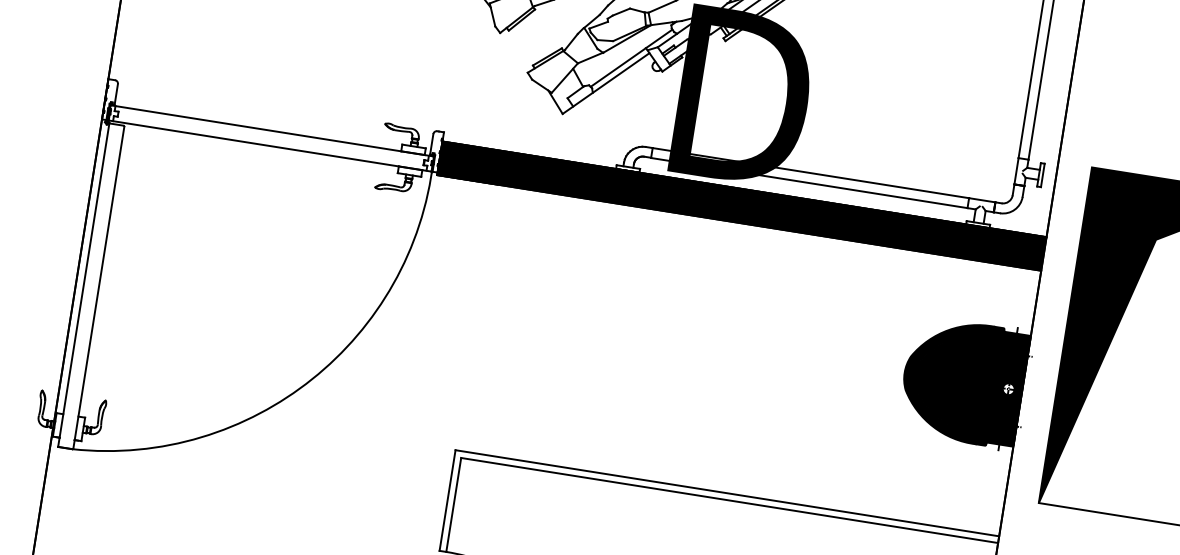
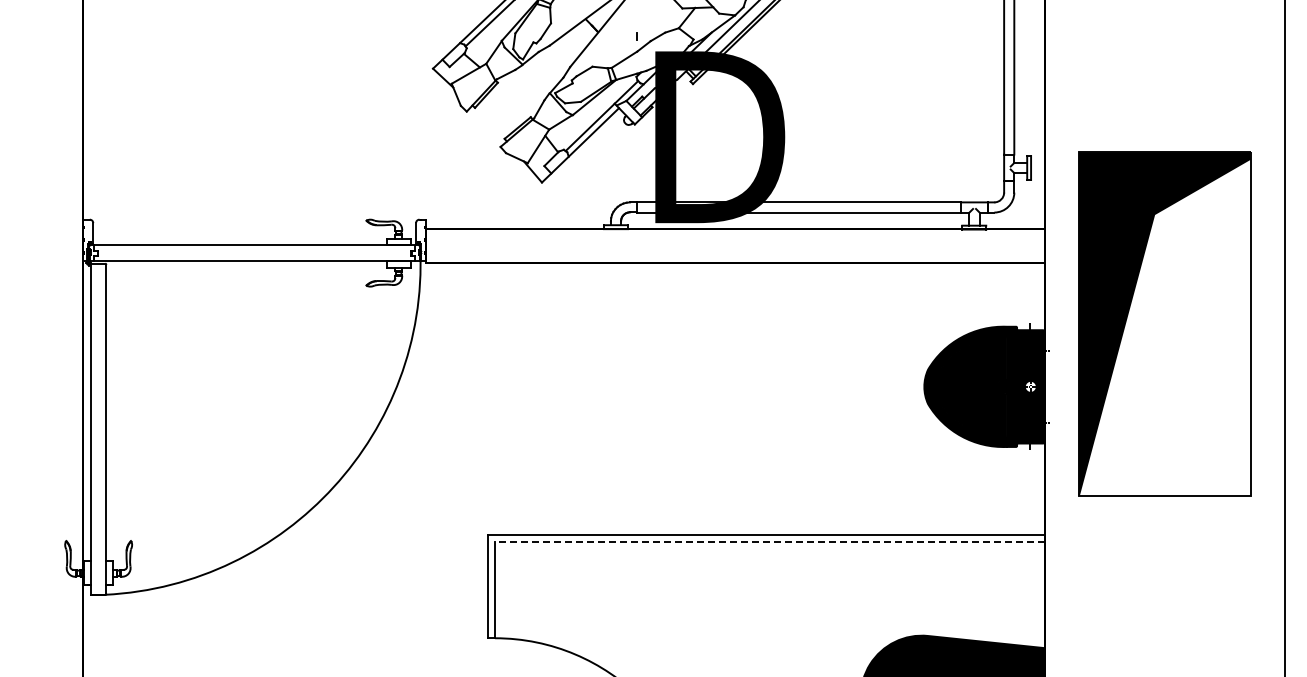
fill: (741, 206) -> (735, 246), removed
line: (729, 500) -> (769, 542), solid -> dashed

